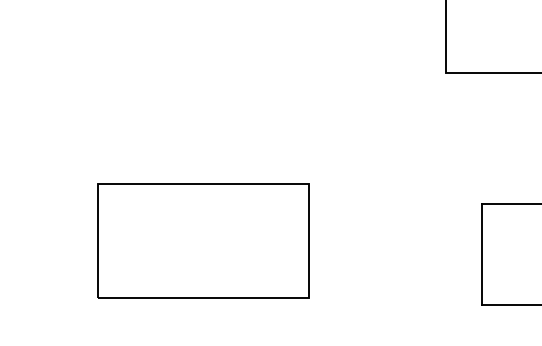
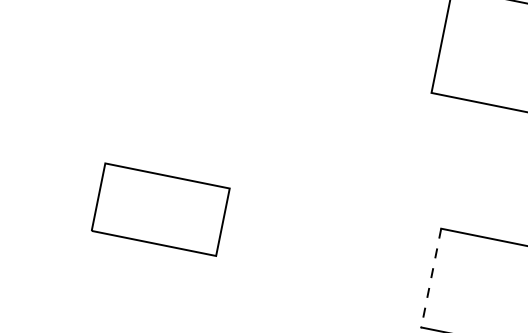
part: (203, 240) -> (160, 209), size x0.6
line: (482, 255) -> (431, 279), solid -> dashed

